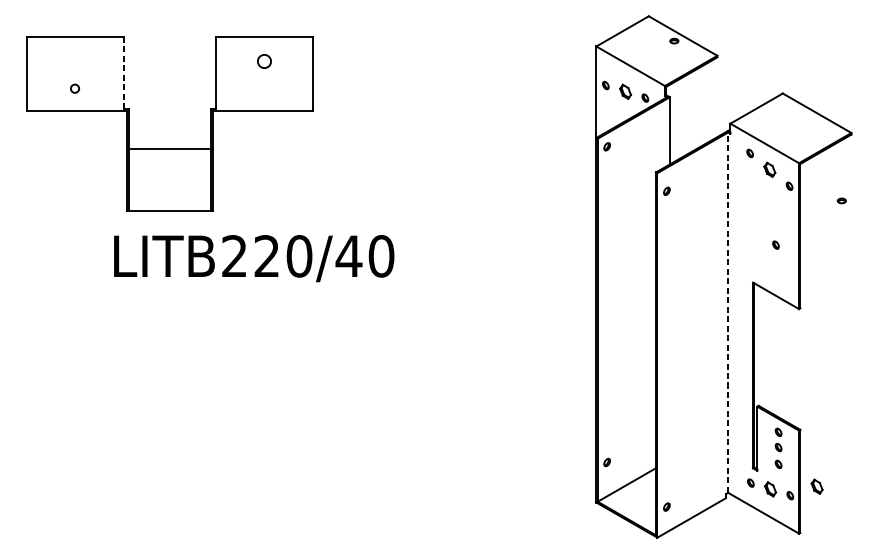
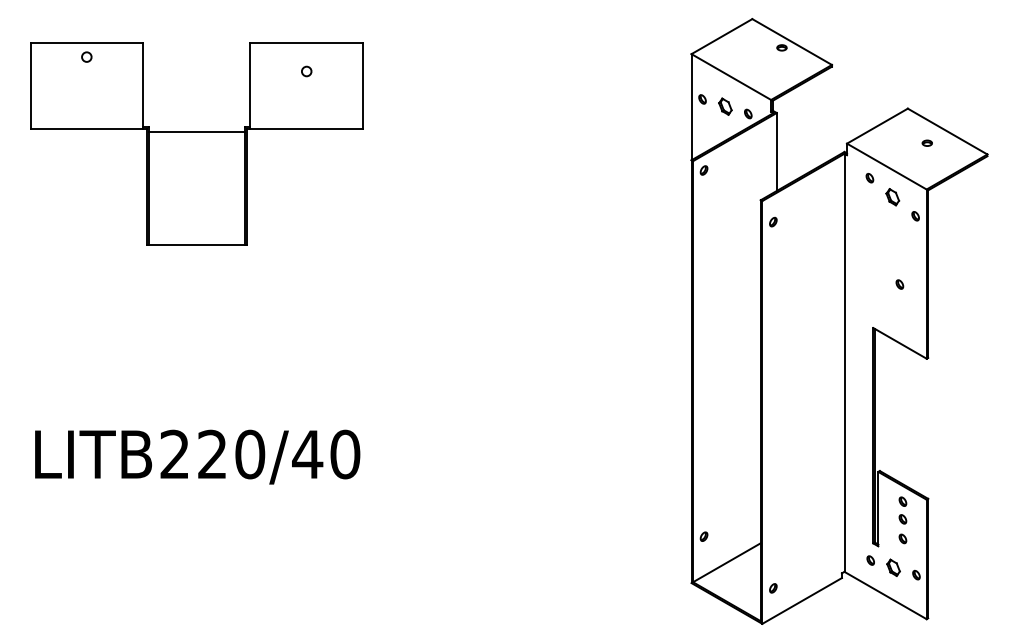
circle: (264, 61) -> (306, 71), size x0.62
line: (123, 73) -> (143, 85), dashed -> solid
circle: (74, 88) -> (86, 56), moved
line: (169, 149) -> (196, 132), moved
part: (841, 200) -> (926, 142), moved
text: (254, 258) -> (197, 456), moved
line: (728, 312) -> (844, 362), dashed -> solid
part: (817, 486) -> (947, 564), removed

